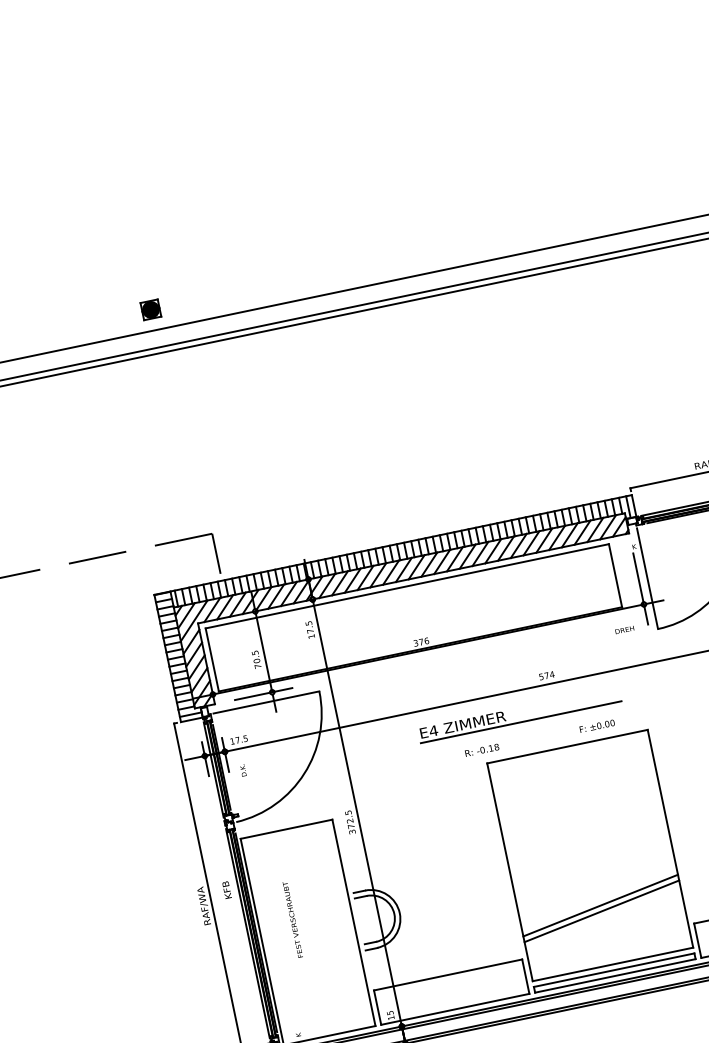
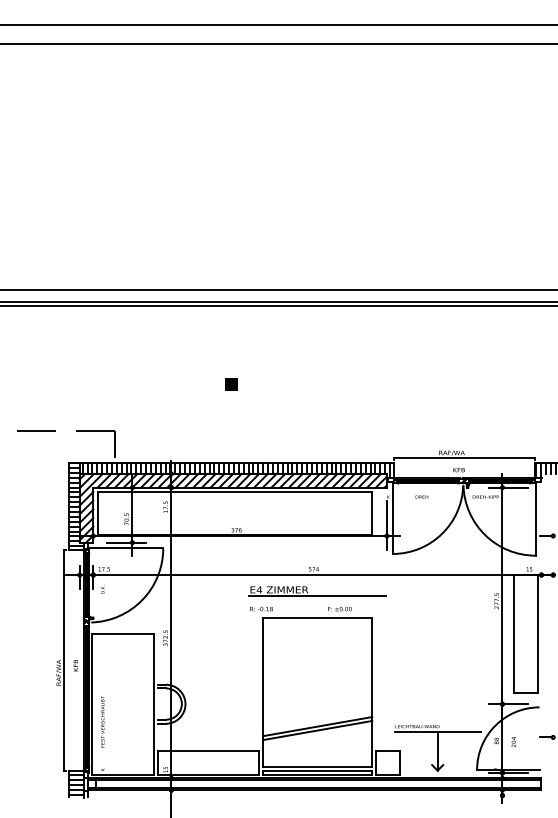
part: (151, 309) -> (231, 384), moved
text: (623, 629) -> (421, 496), moved
part: (519, 715) -> (317, 591), moved
text: (292, 919) -> (102, 721), moved

